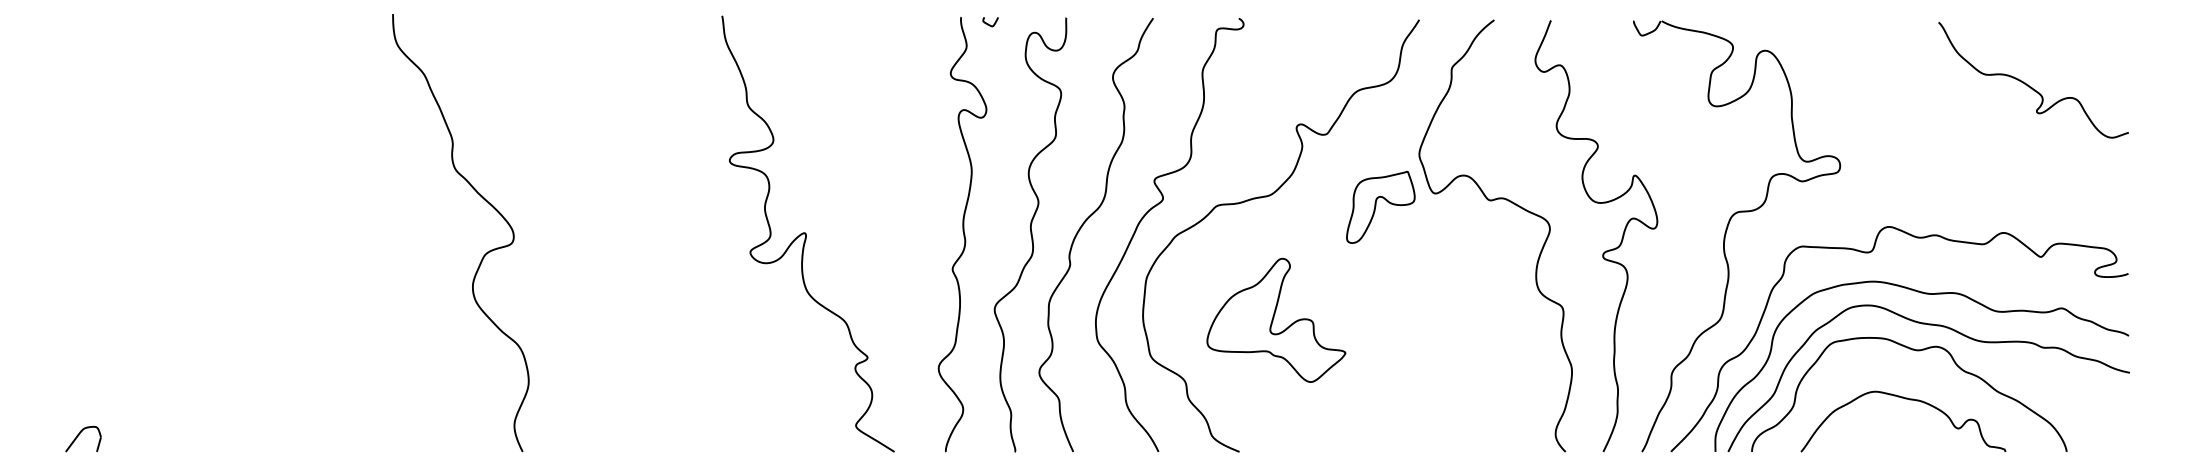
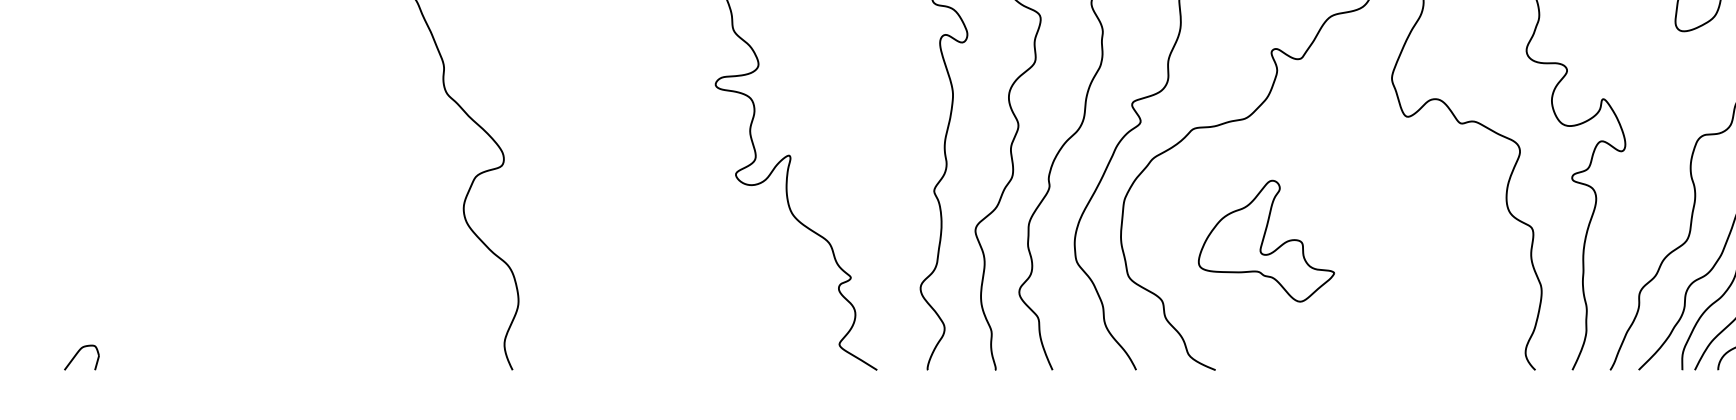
part: (1380, 206) -> (1353, 129), removed
part: (1276, 319) -> (1266, 240), moved

